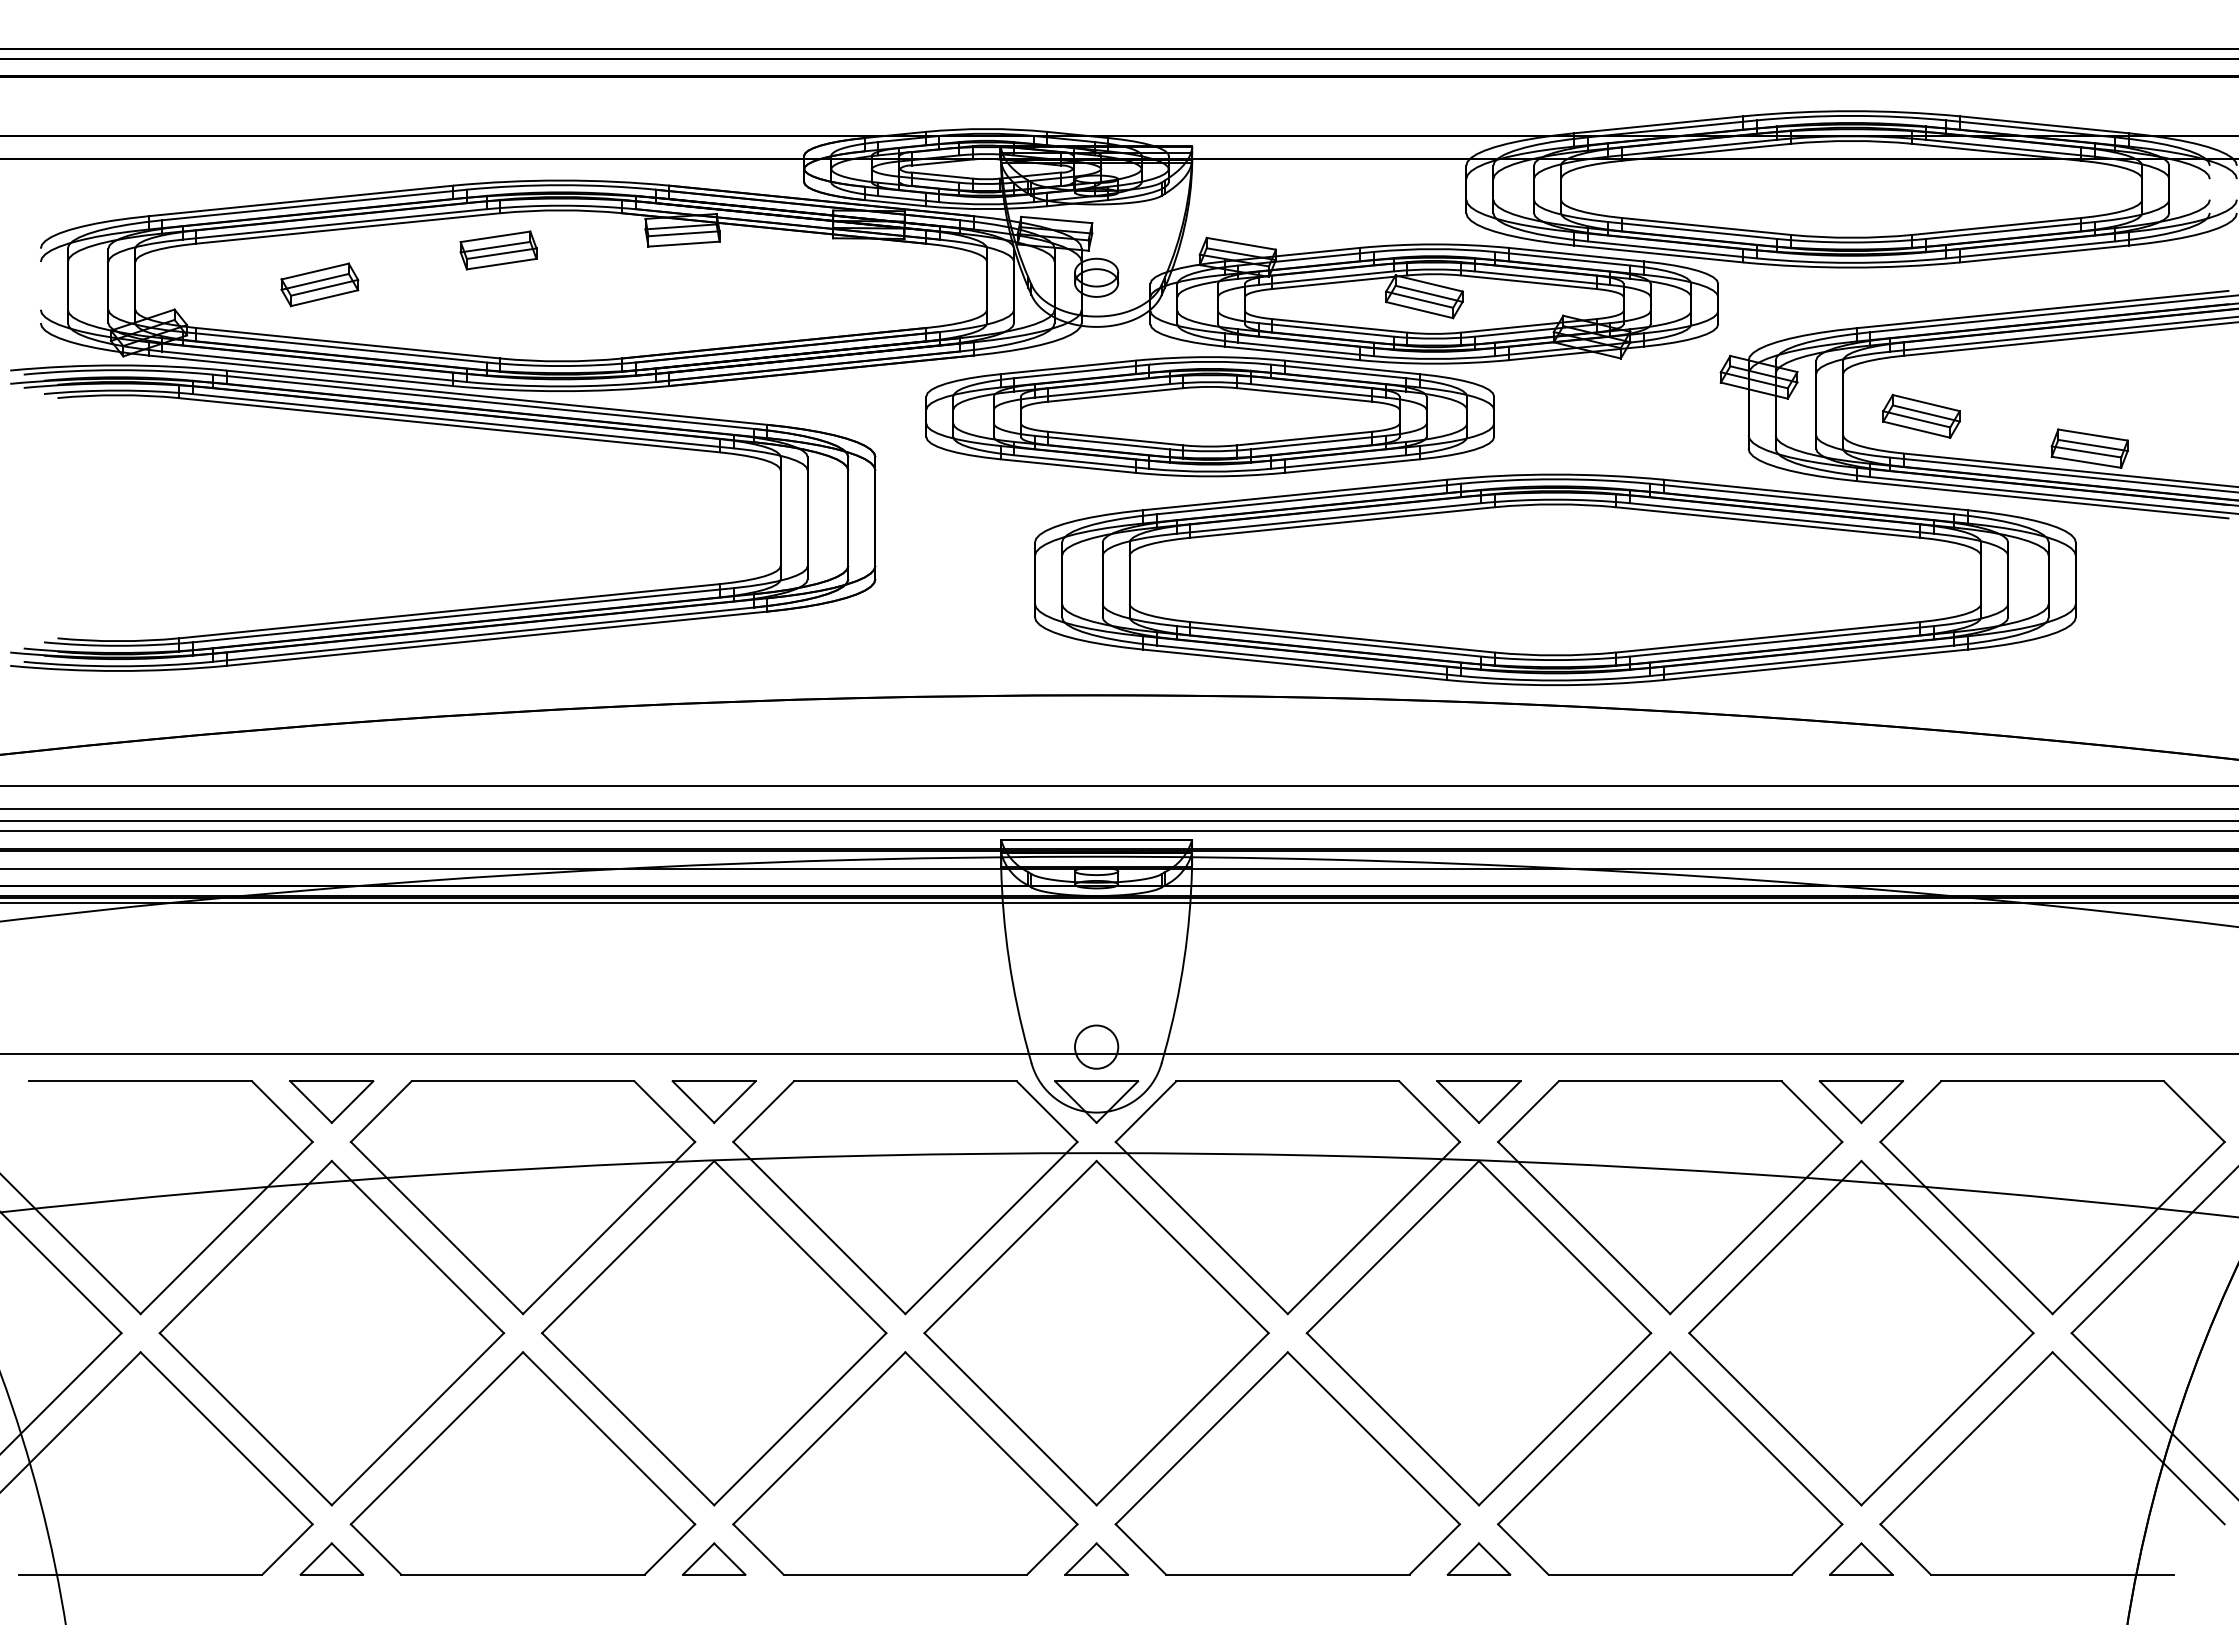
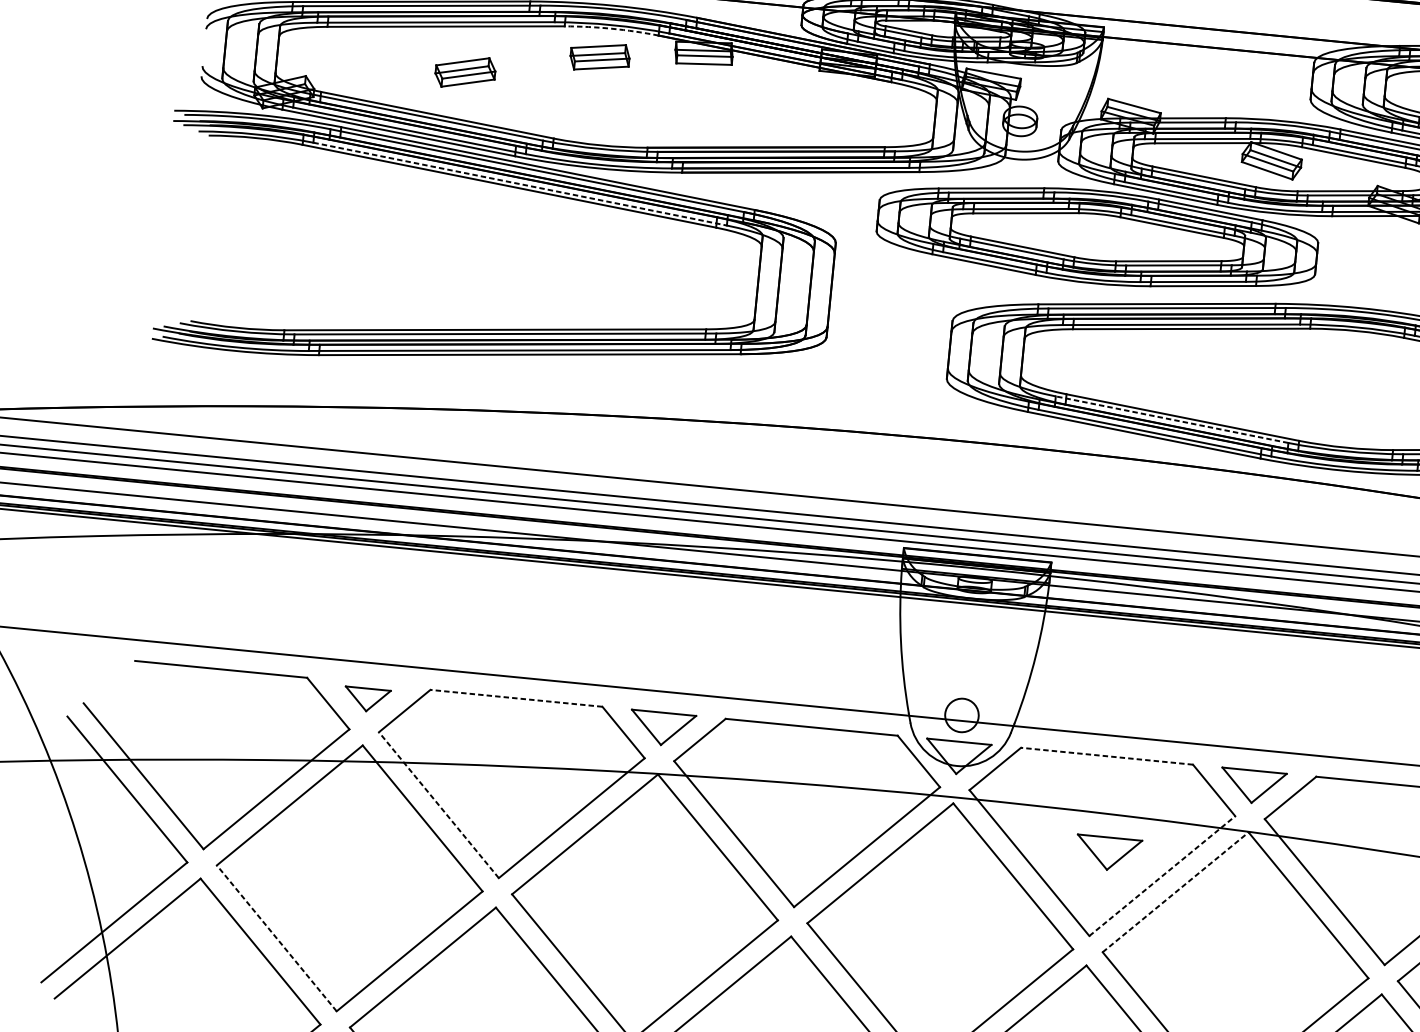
arc: (561, 210) -> (612, 28), solid -> dashed
part: (498, 250) -> (599, 57), moved
part: (319, 284) -> (465, 72), moved
line: (463, 421) -> (520, 184), solid -> dashed
line: (1328, 641) -> (1171, 419), solid -> dashed
line: (522, 1081) -> (516, 698), solid -> dashed
line: (1287, 1081) -> (1106, 756), solid -> dashed
part: (331, 1101) -> (367, 699), size x0.7
part: (1301, 1205) -> (1108, 853), added
line: (437, 1228) -> (439, 805), solid -> dashed
line: (1373, 1228) -> (1162, 876), solid -> dashed
line: (1392, 1247) -> (1175, 892), solid -> dashed
line: (245, 1419) -> (276, 938), solid -> dashed

